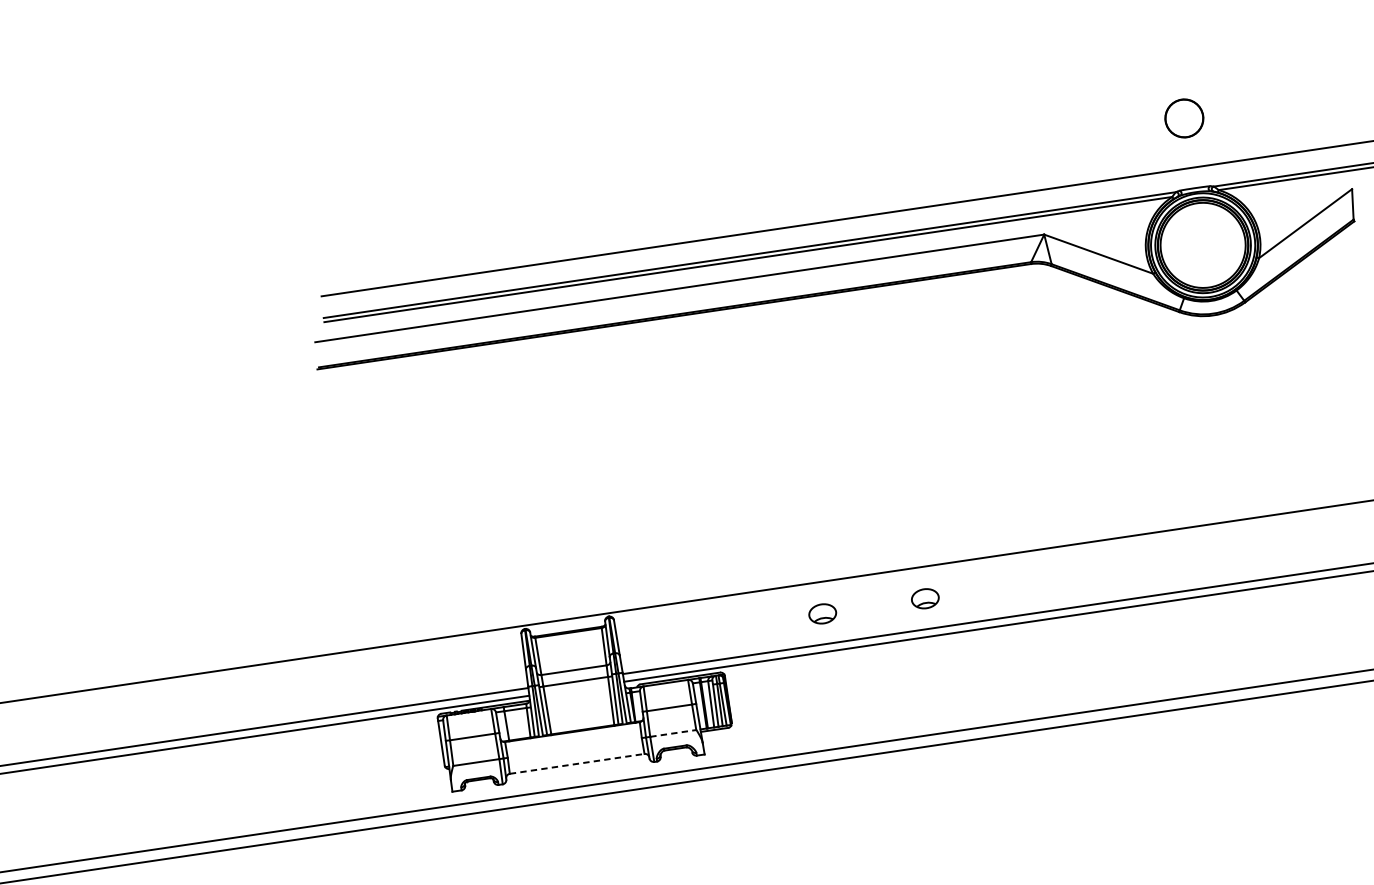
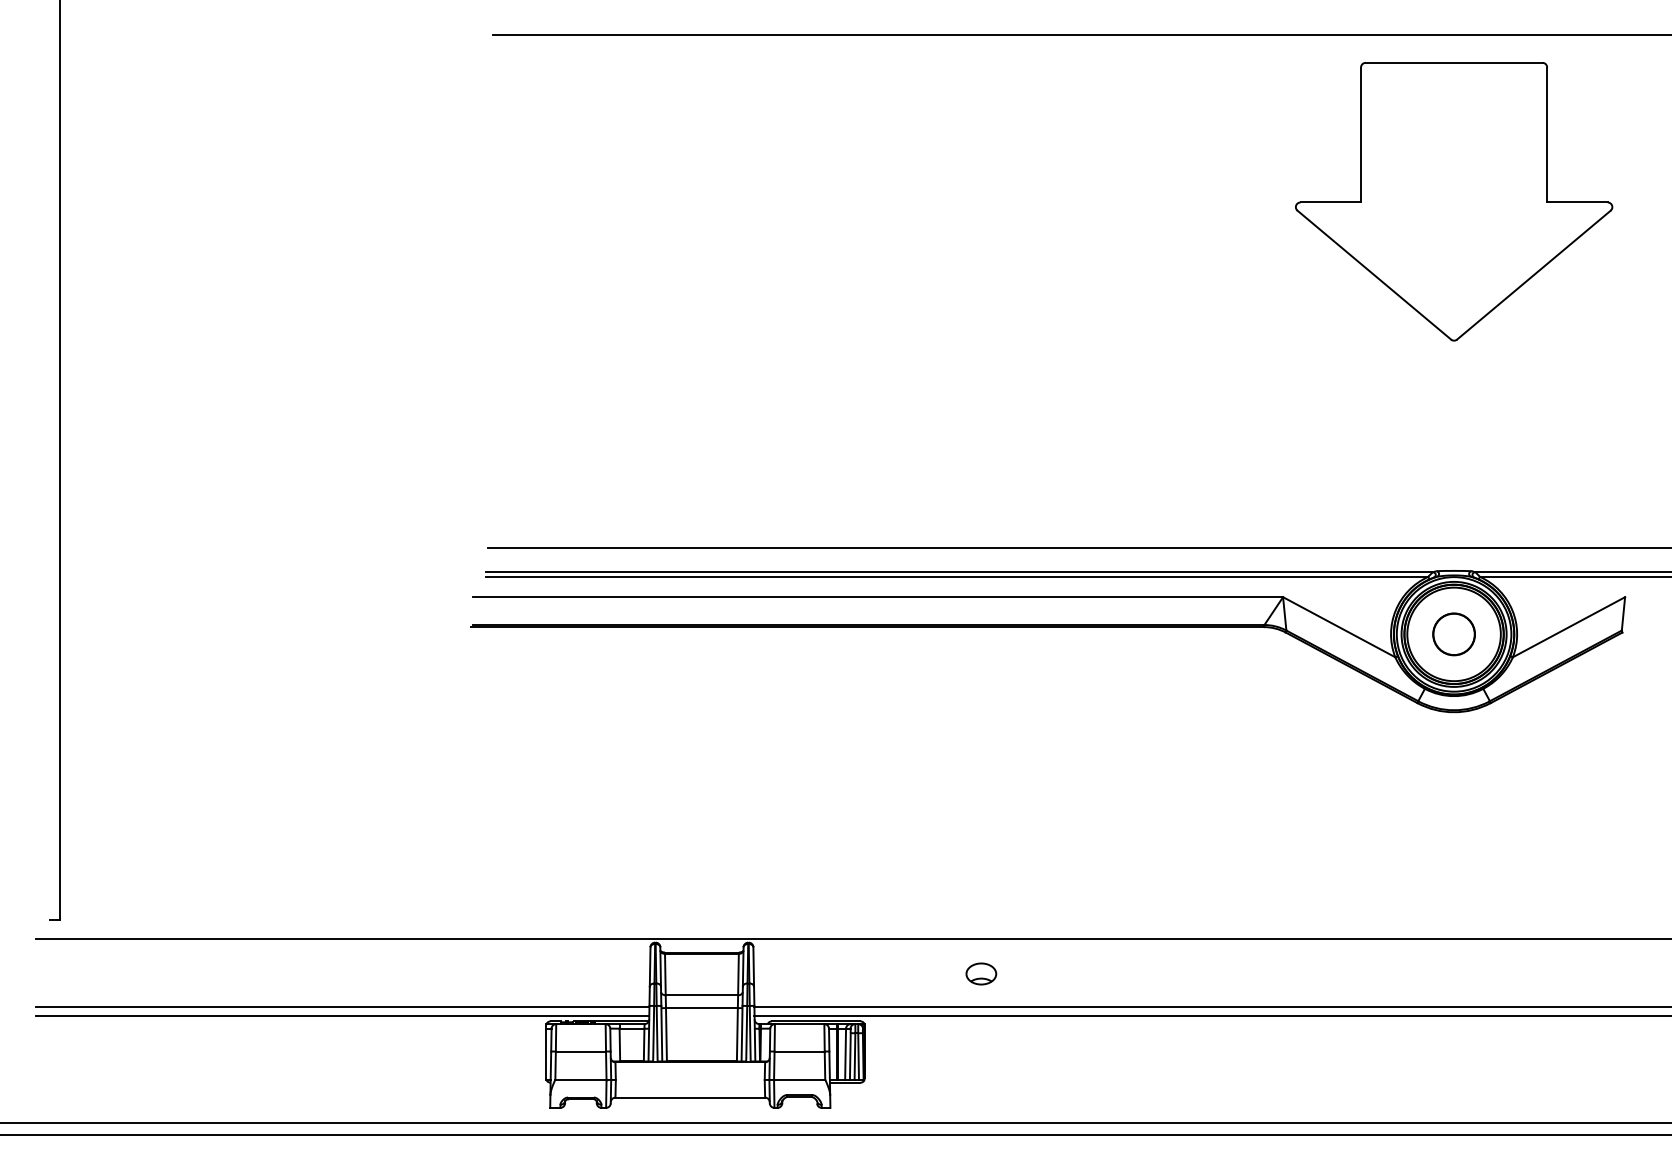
part: (1183, 118) -> (1453, 634), moved
part: (925, 598) -> (1095, 973), removed
line: (673, 733) -> (799, 1079), dashed -> solid
line: (577, 763) -> (690, 1097), dashed -> solid

